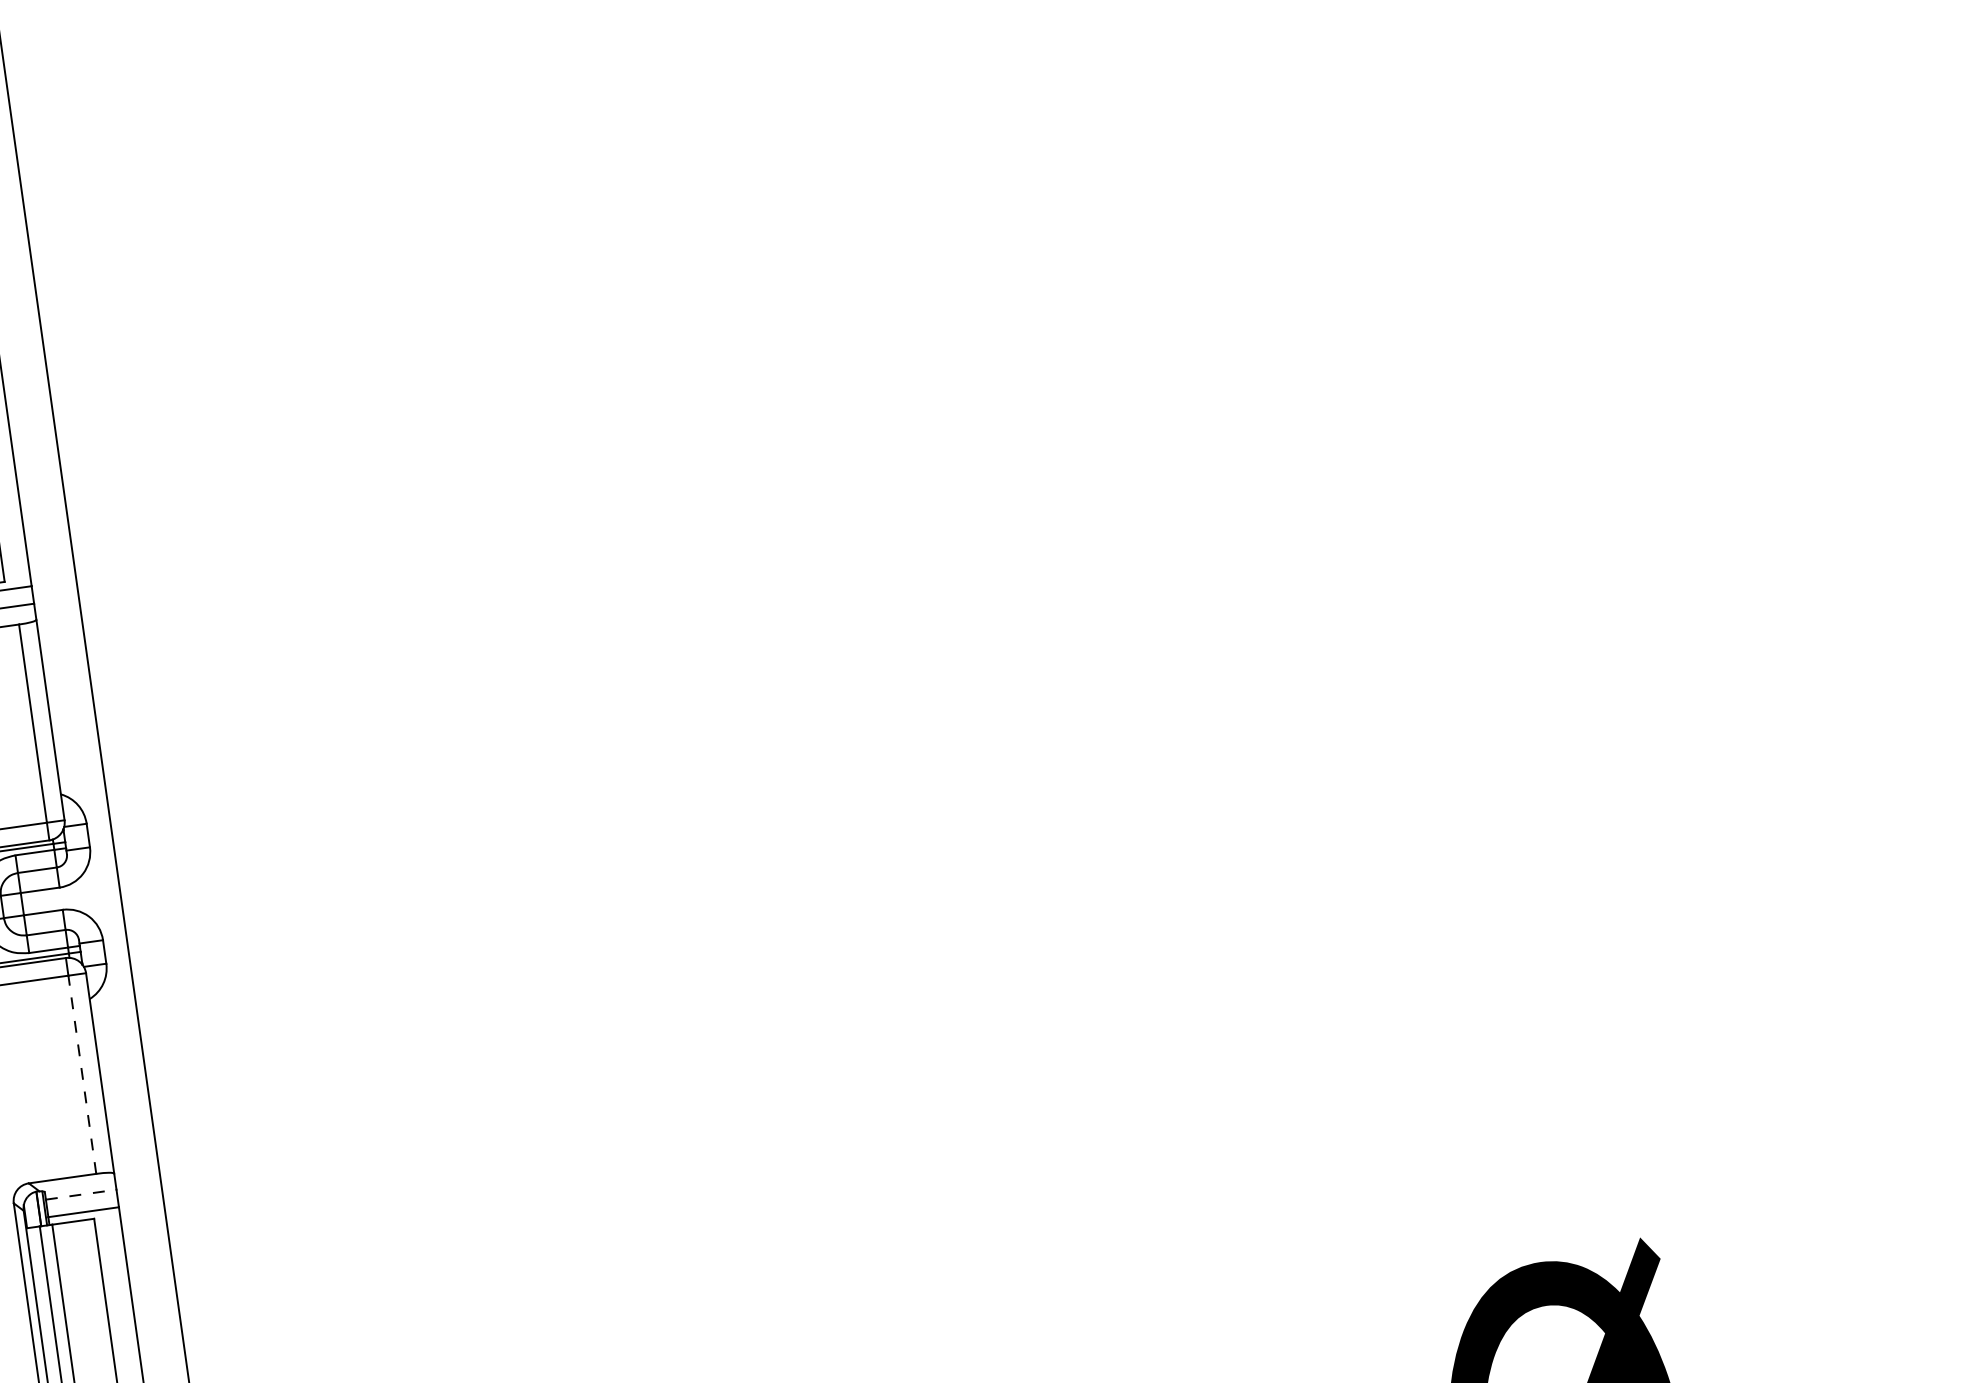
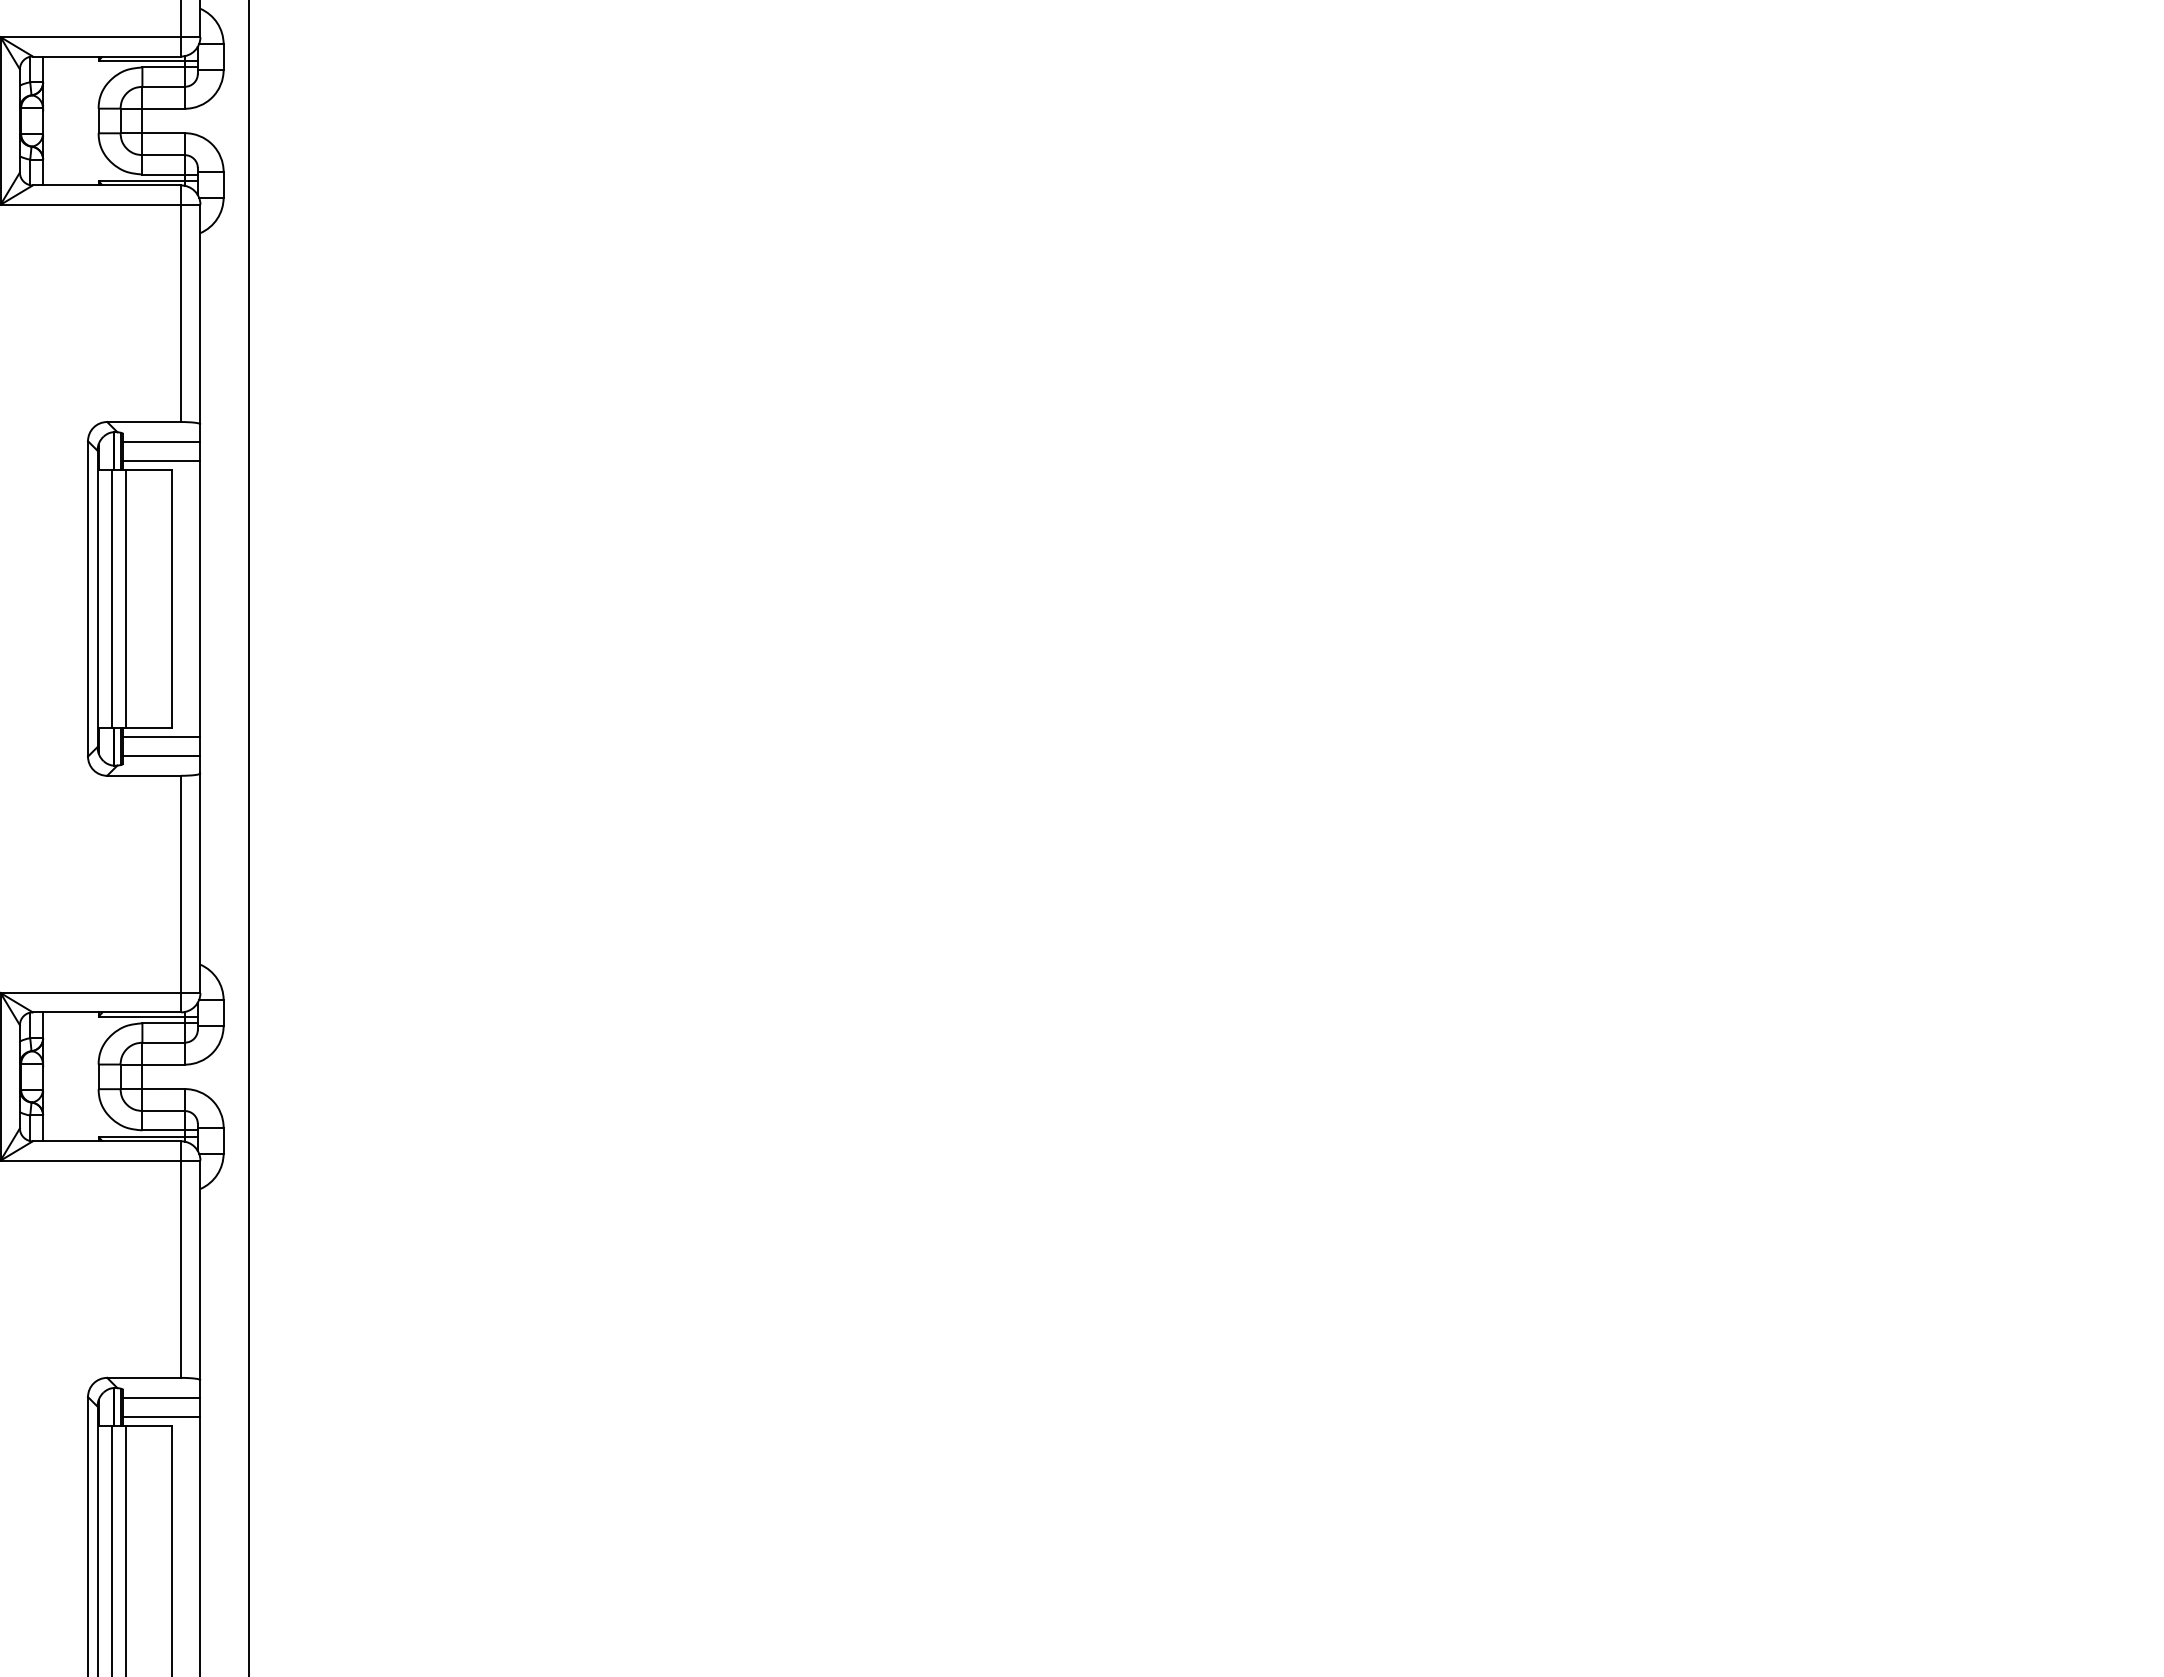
line: (82, 1074) -> (181, 1269), dashed -> solid
line: (80, 1194) -> (161, 1397), dashed -> solid

